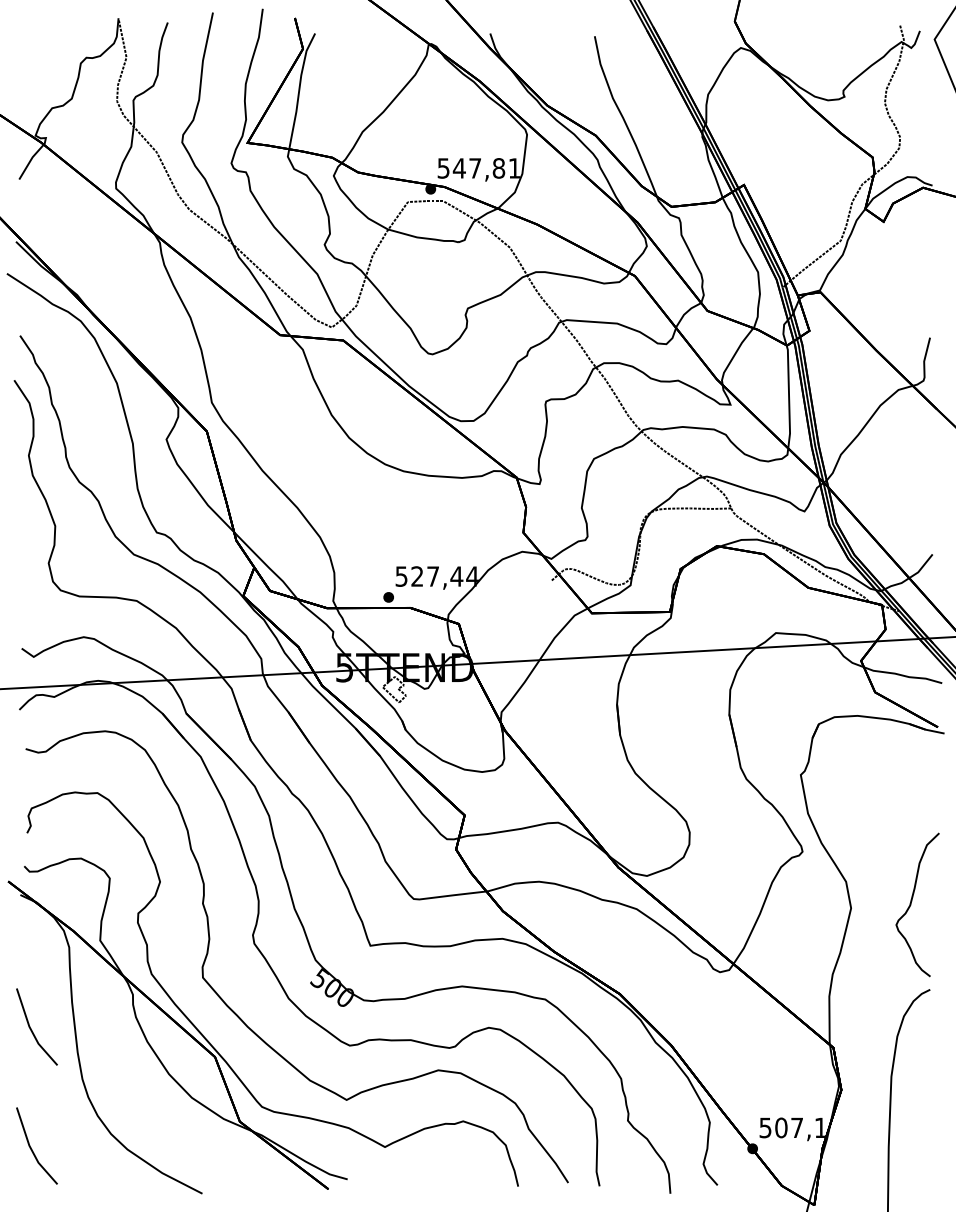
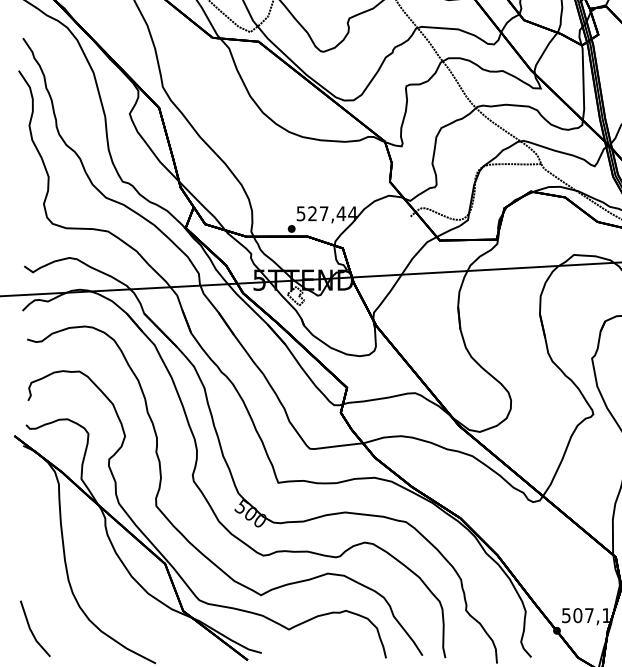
line: (31, 1028) -> (31, 543), removed

